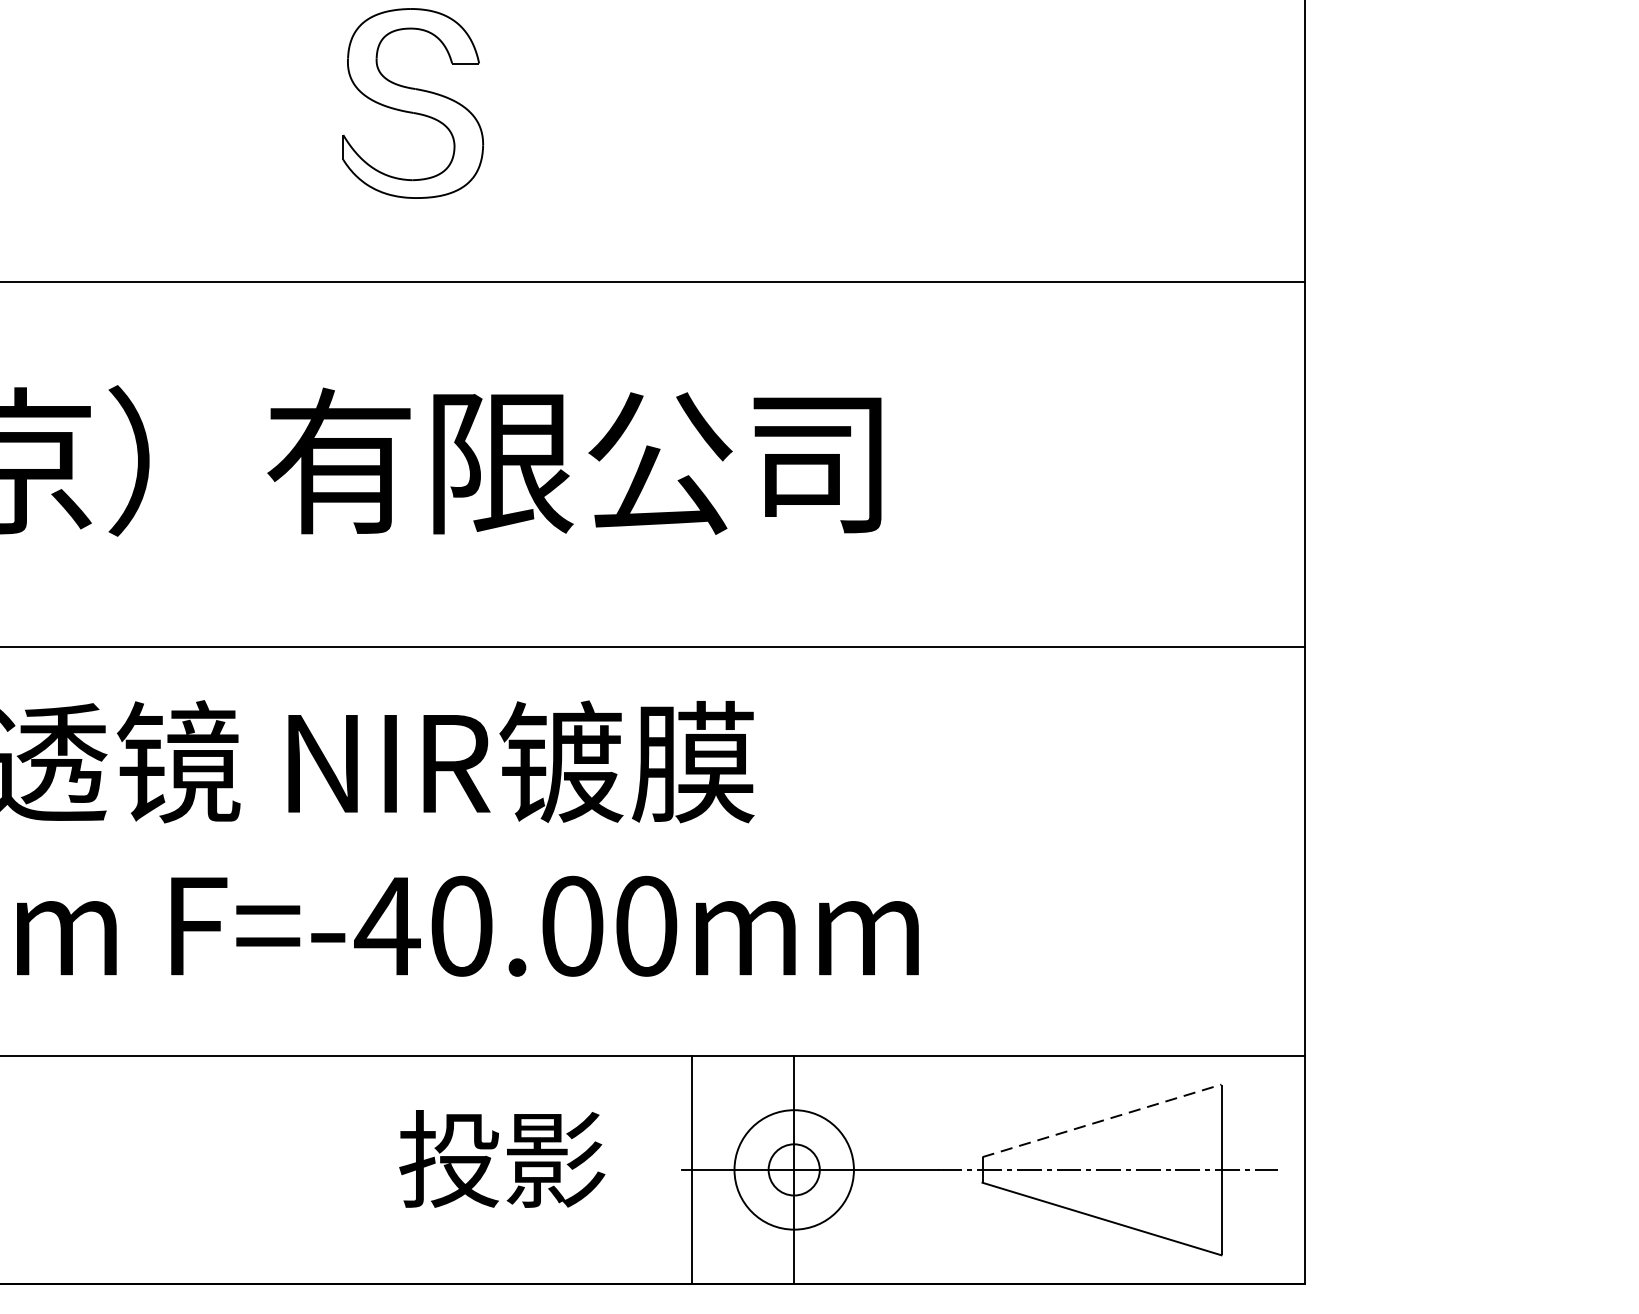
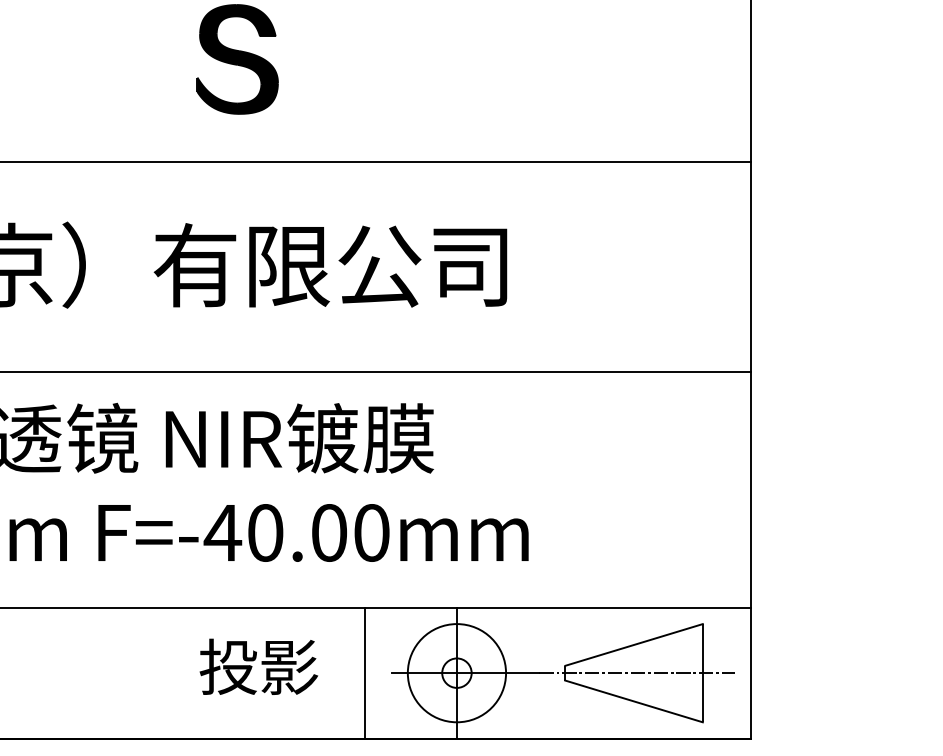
fill: (412, 103) -> (237, 59), added
line: (1102, 1120) -> (634, 644), dashed -> solid
text: (501, 1158) -> (258, 666), moved
line: (690, 1168) -> (364, 672), moved
circle: (793, 1170) -> (456, 673), size x1.43

